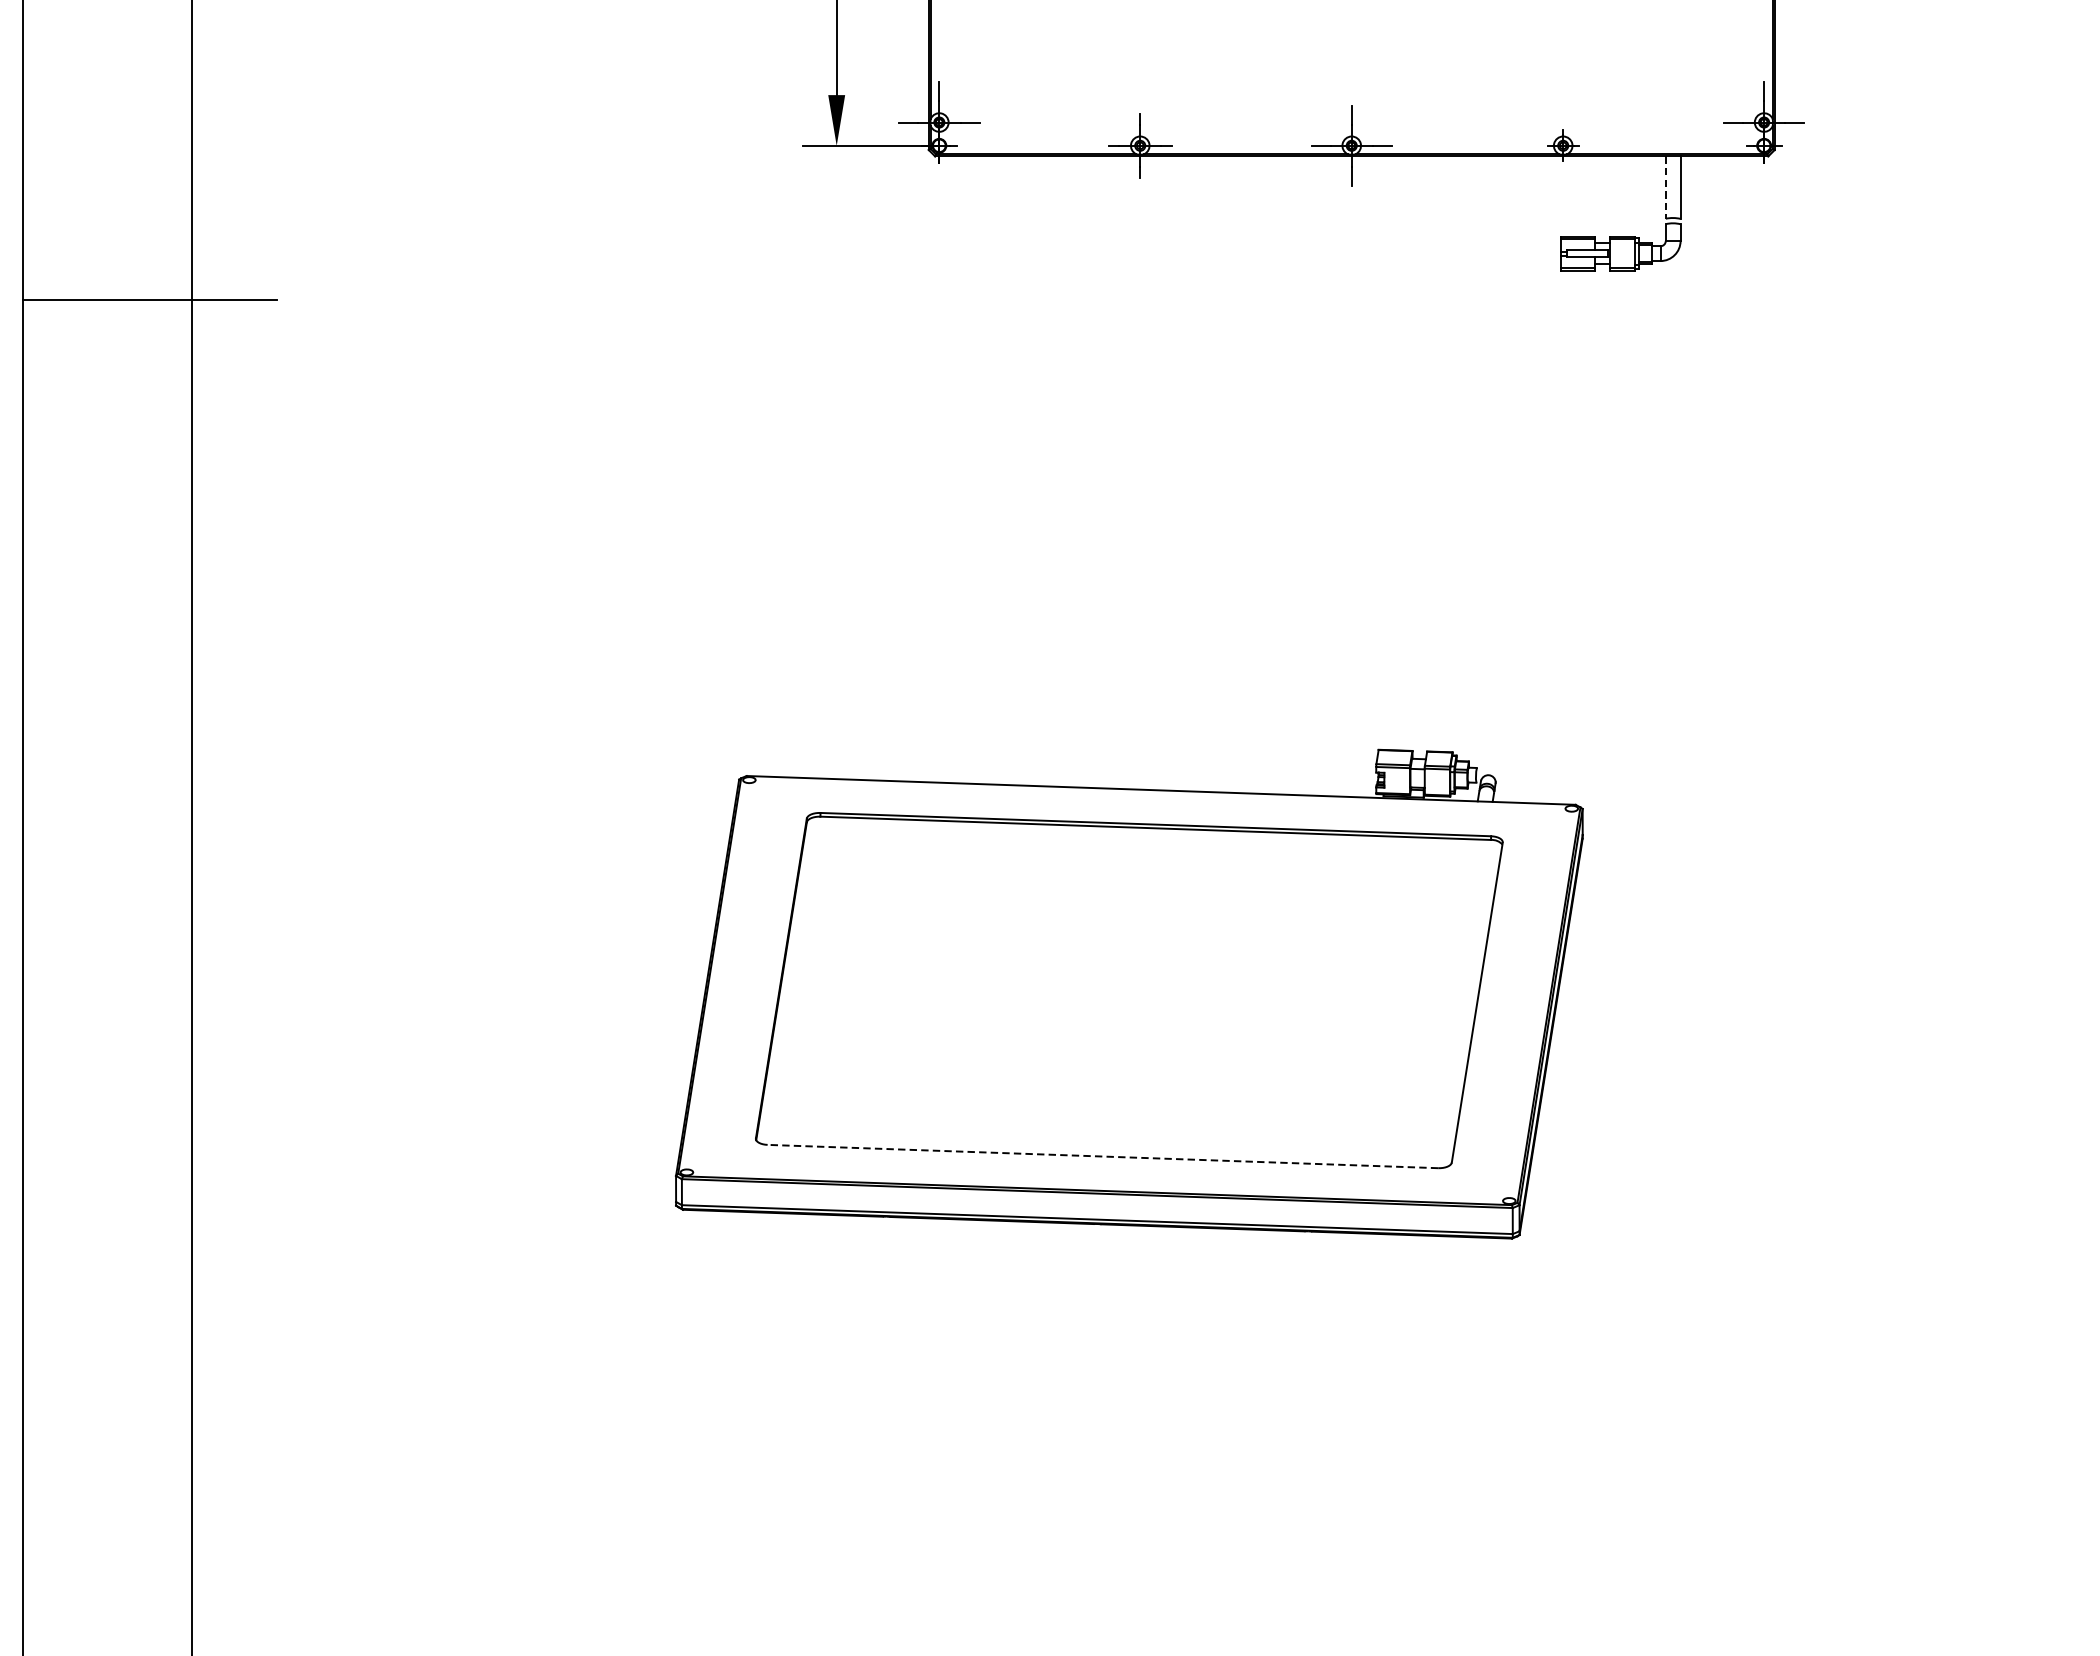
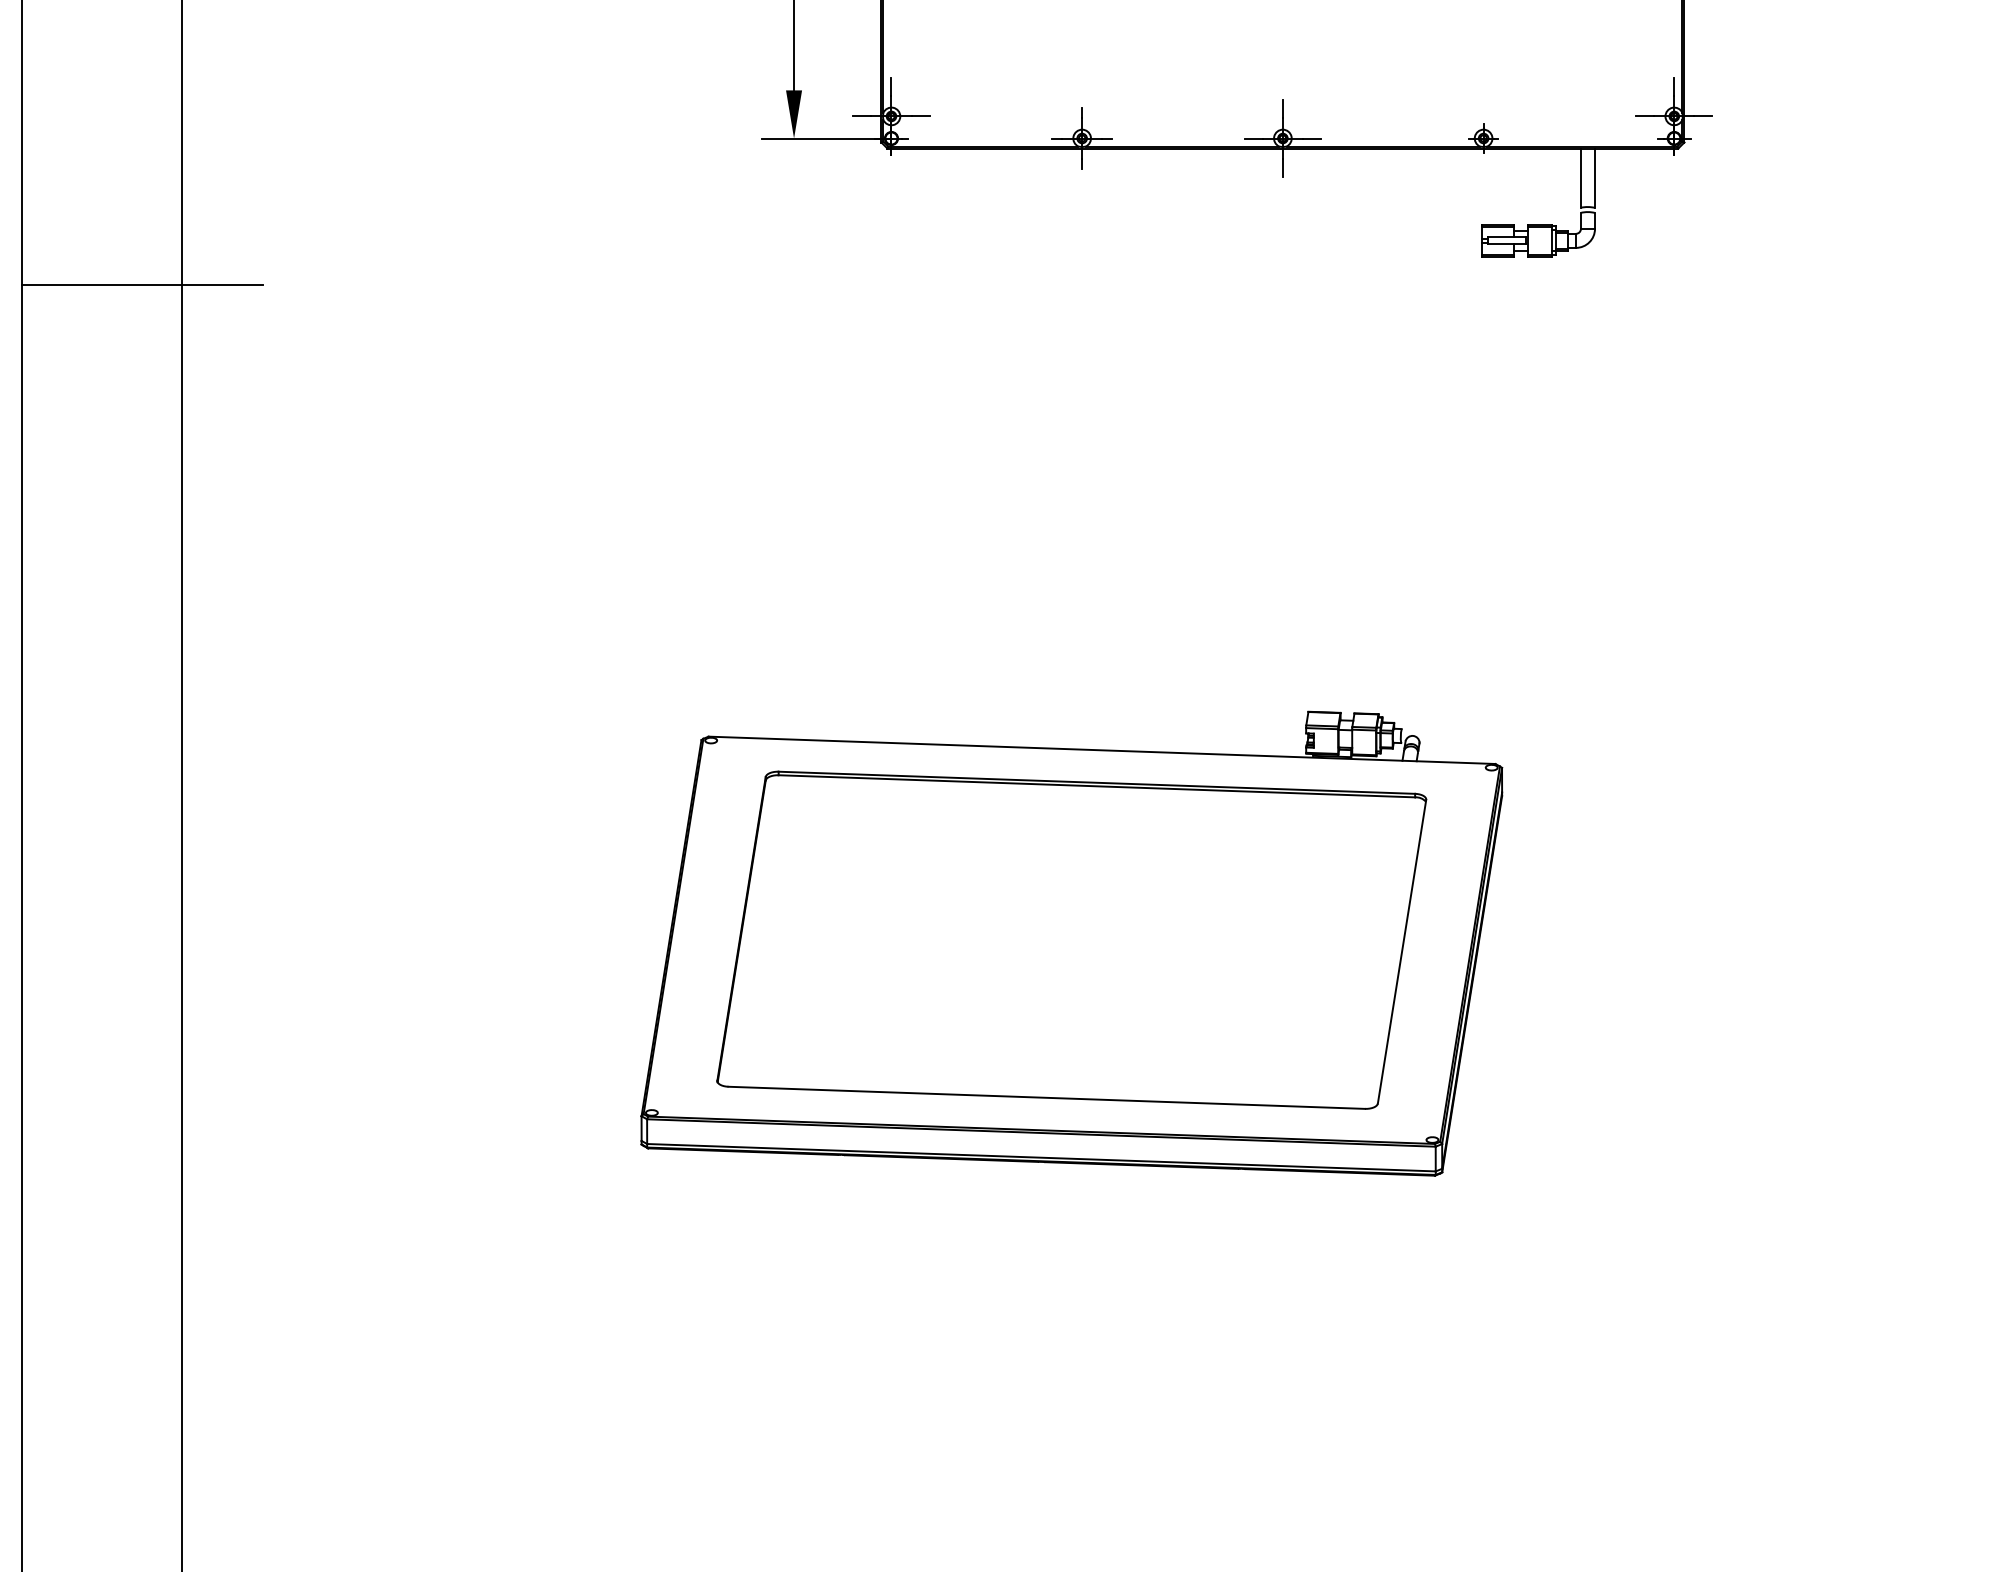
line: (1665, 187) -> (1580, 178), dashed -> solid
line: (1102, 1156) -> (1046, 1097), dashed -> solid

